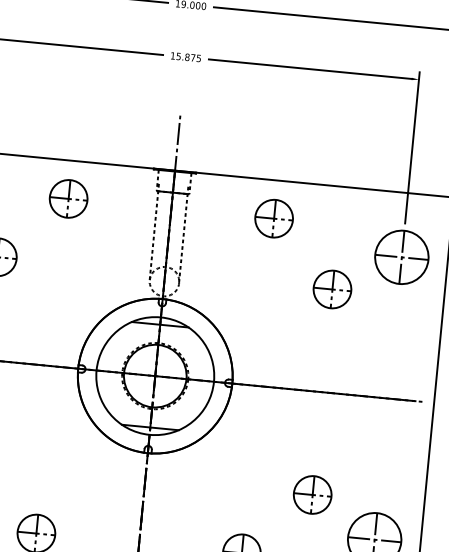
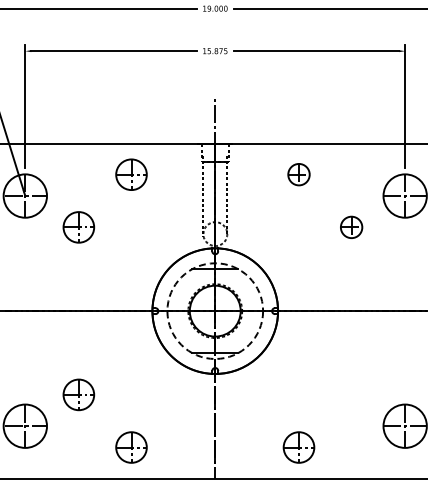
part: (273, 218) -> (298, 174), size x0.7
part: (332, 289) -> (351, 227), size x0.7
circle: (155, 376) -> (215, 311), solid -> dashed
part: (312, 494) -> (351, 394), removed

